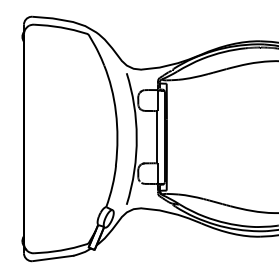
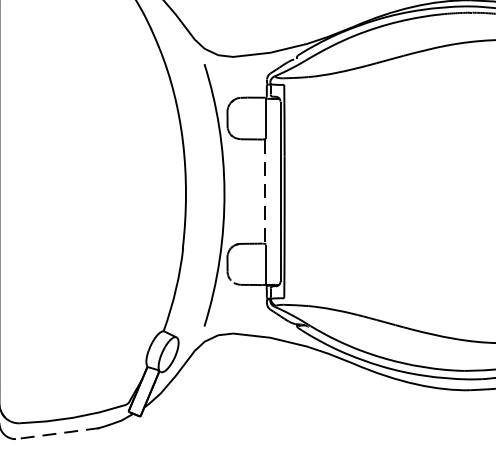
line: (157, 137) -> (265, 192), solid -> dashed
line: (52, 258) -> (56, 433), solid -> dashed

